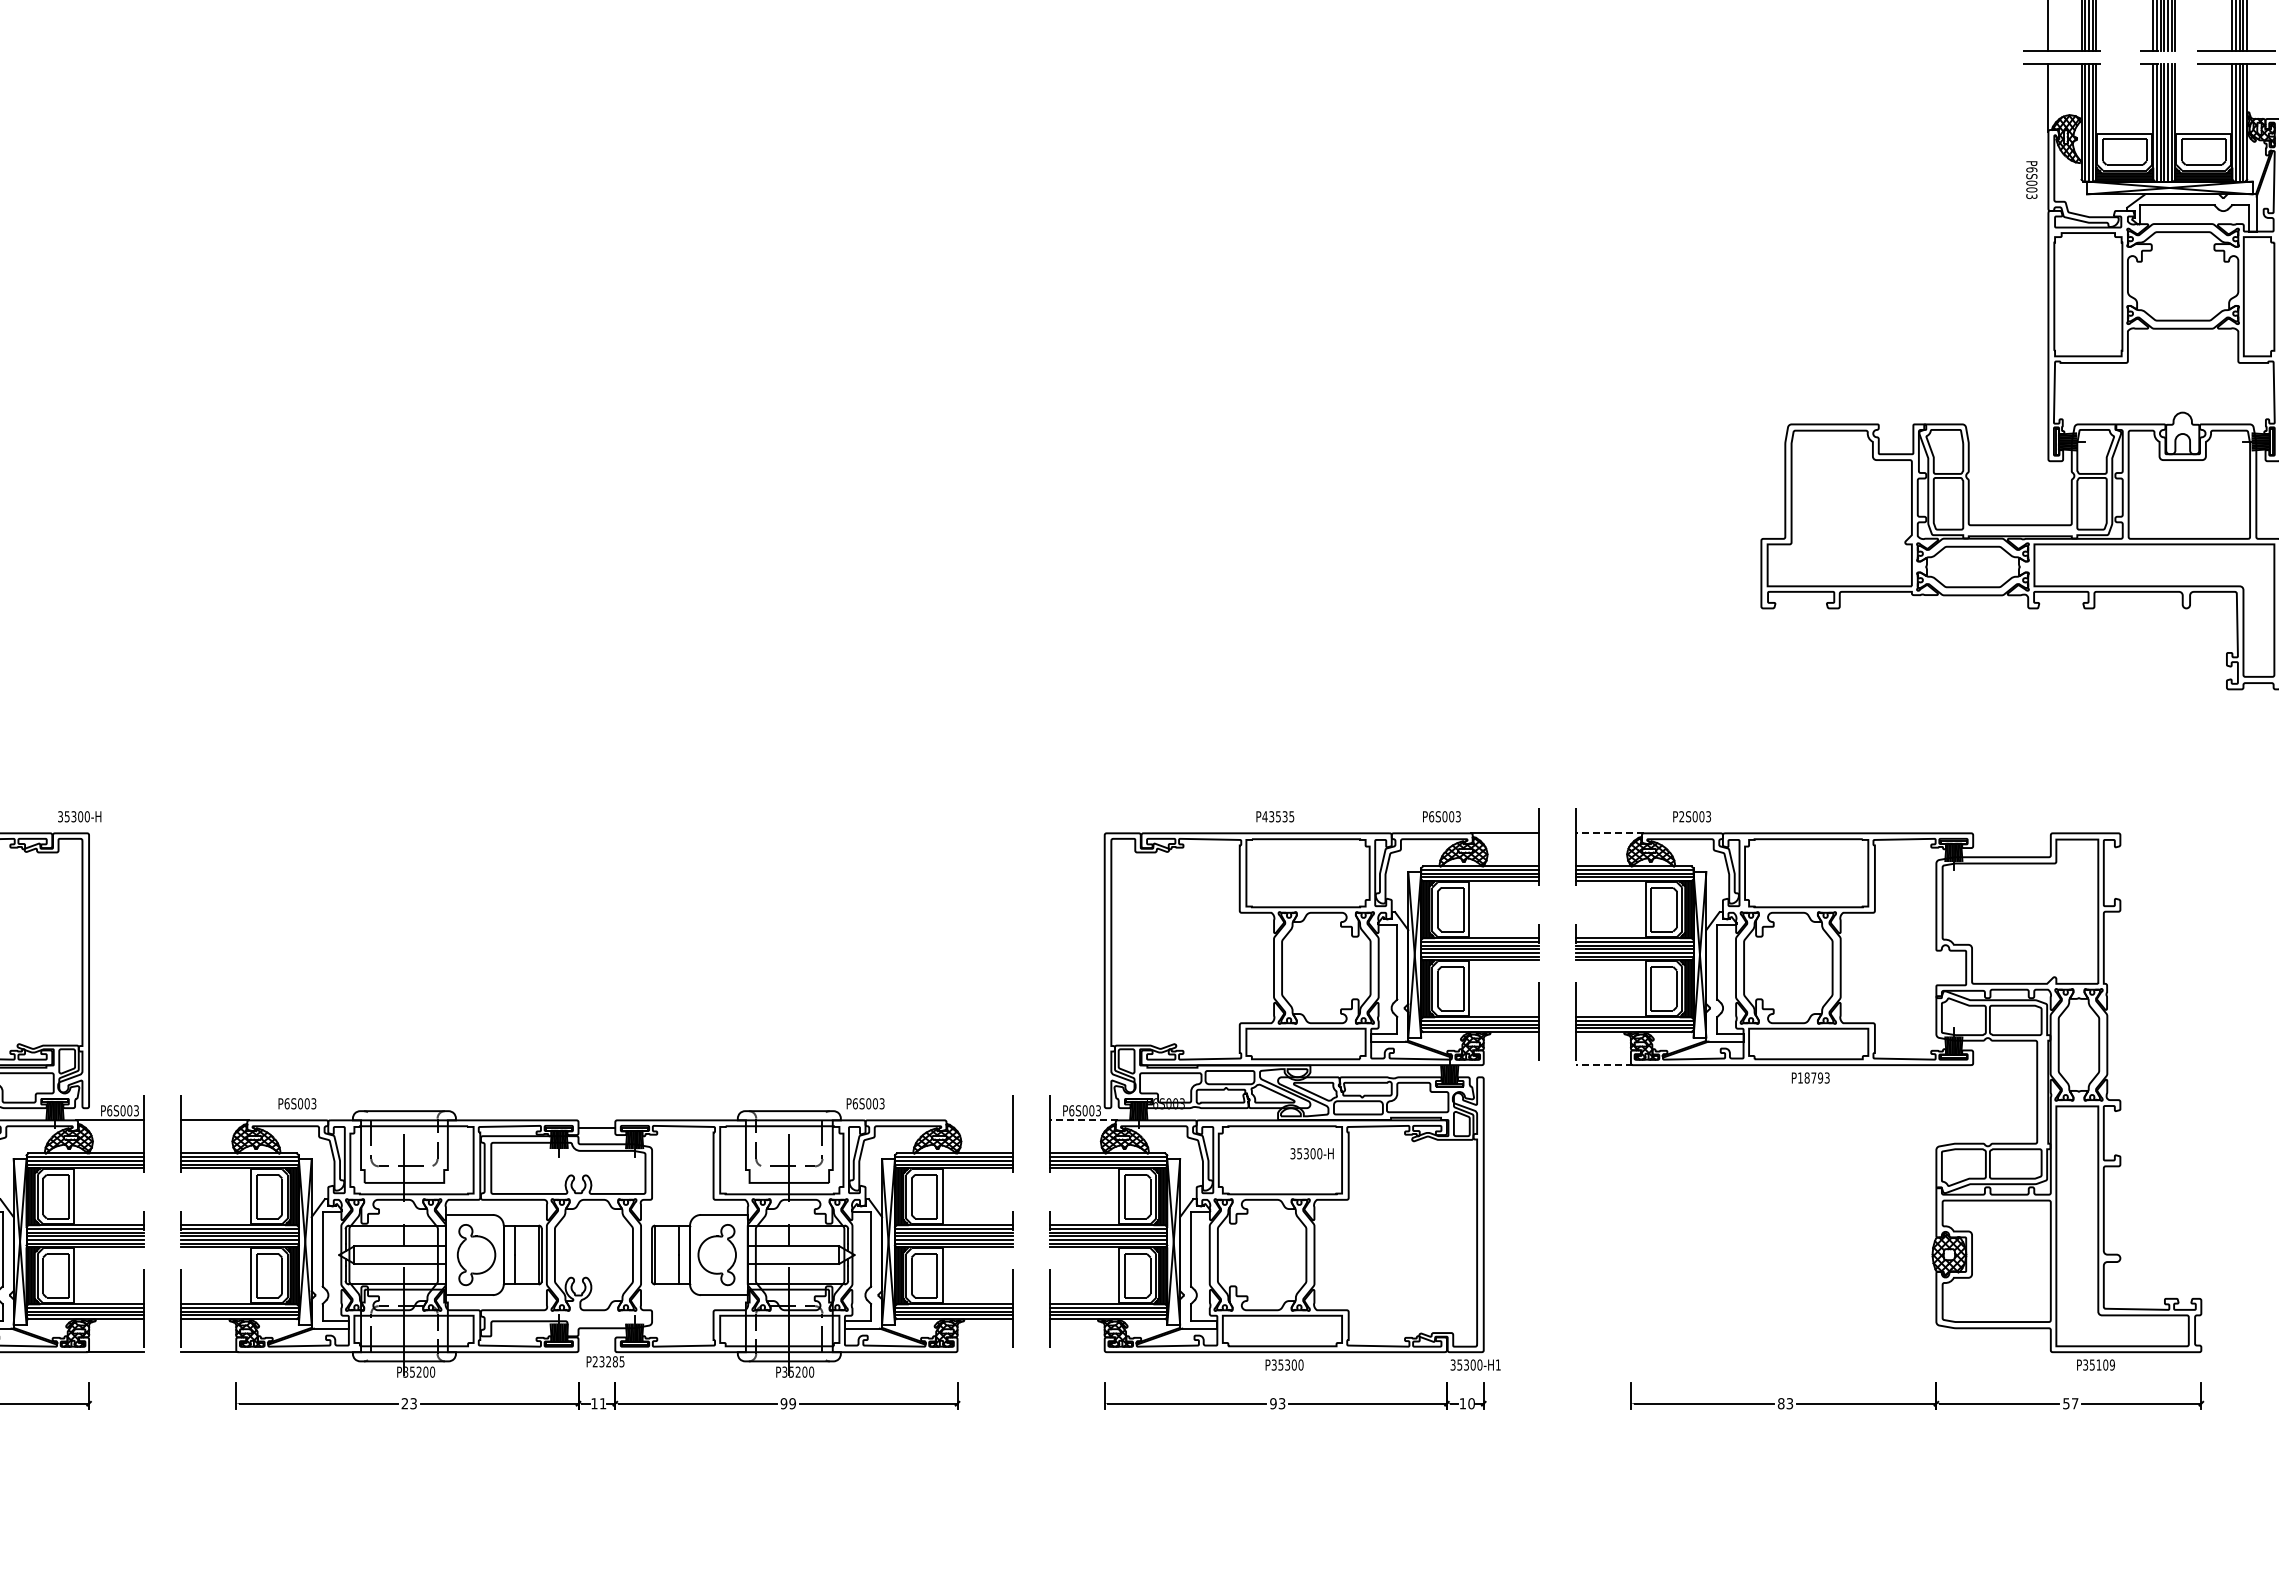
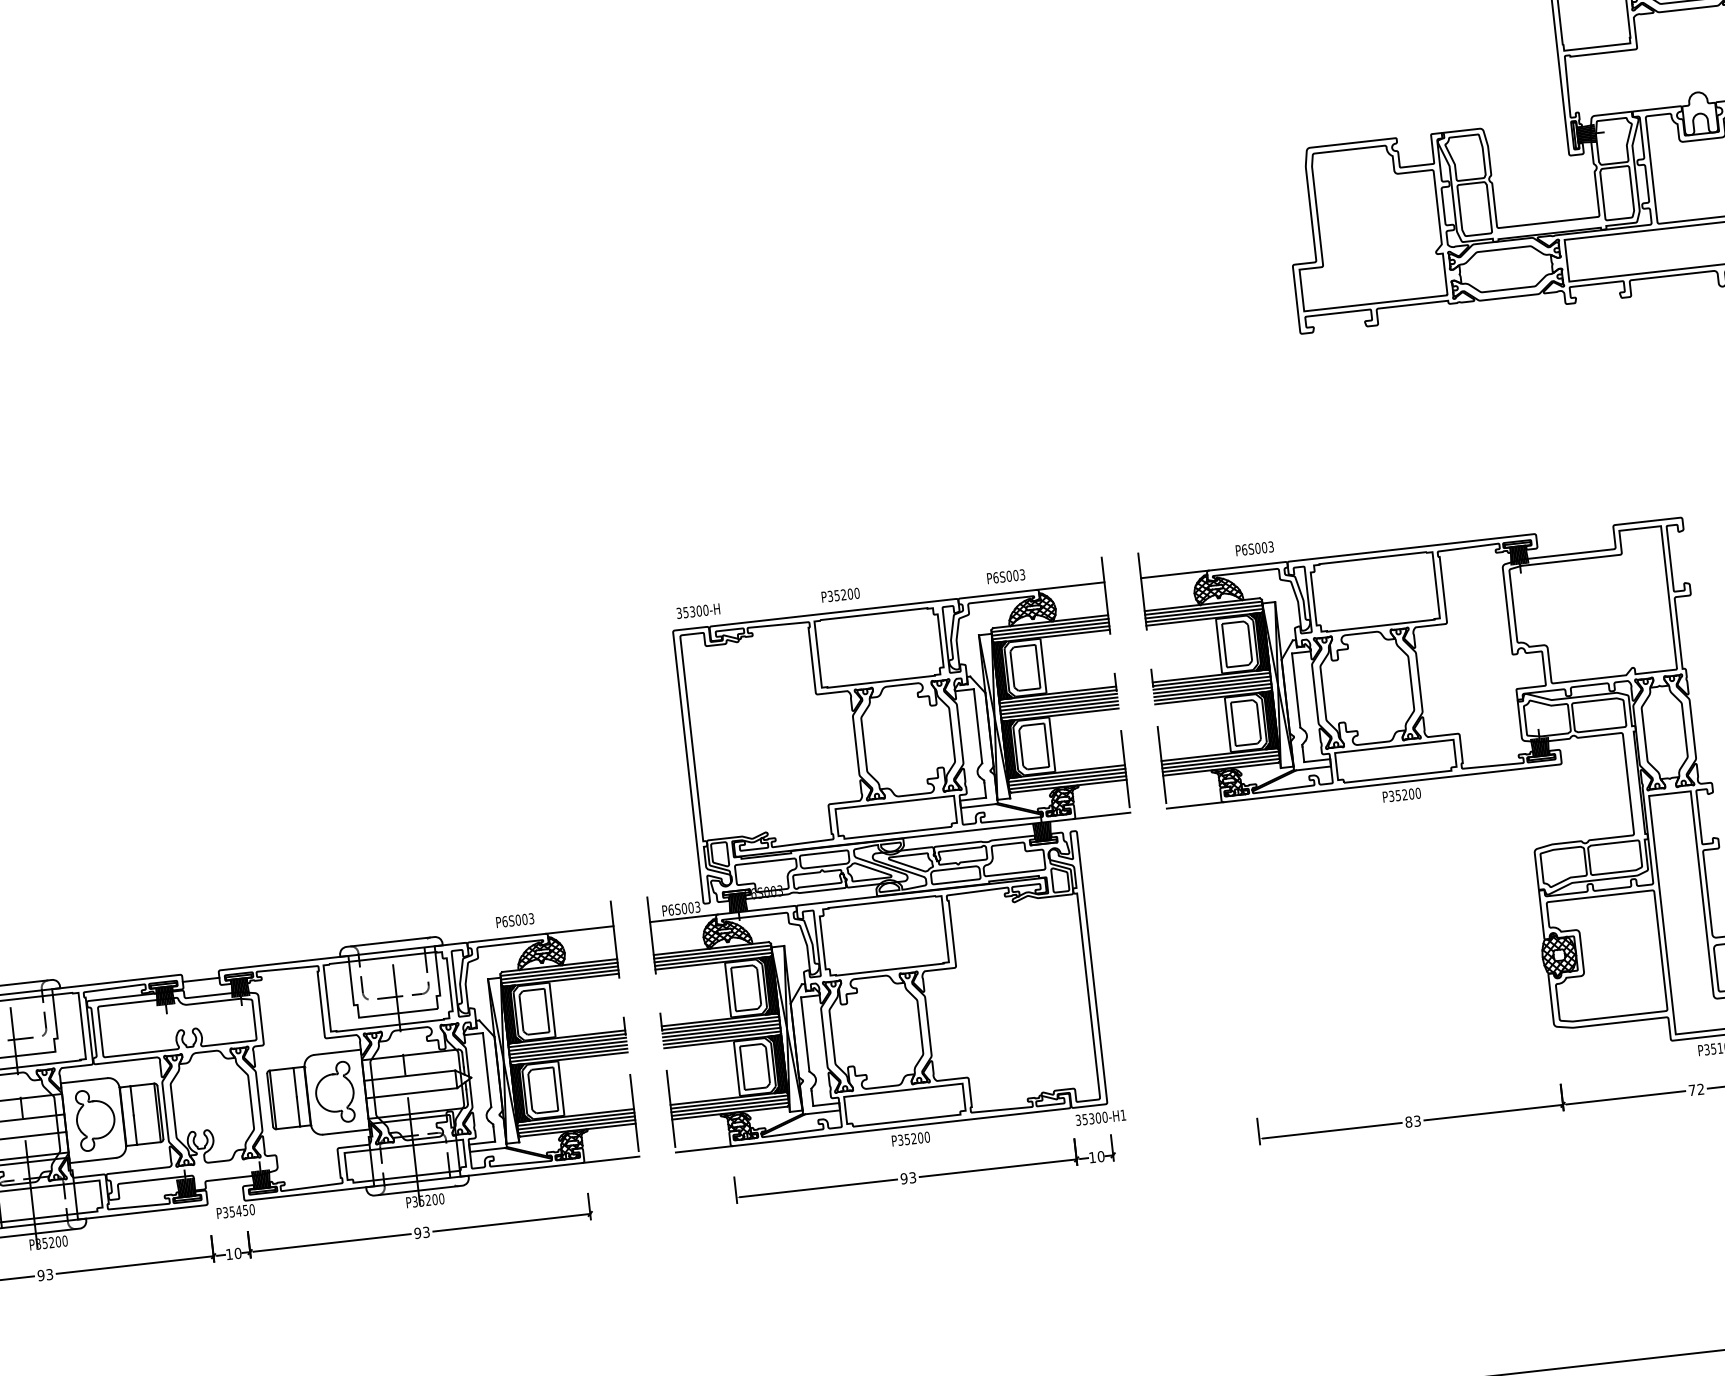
text: (1278, 816) -> (843, 594), P43535 -> P35200
text: (1681, 816) -> (1244, 549), P2S003 -> P6S003
line: (1609, 833) -> (1174, 574), dashed -> solid
line: (1509, 1065) -> (1101, 816), added
line: (1604, 1065) -> (1195, 805), dashed -> solid
text: (1813, 1077) -> (1404, 794), P18793 -> P35200
text: (865, 1103) -> (515, 920), moved
line: (978, 1120) -> (579, 930), added
line: (1083, 1120) -> (683, 918), dashed -> solid
text: (1311, 1153) -> (697, 611), moved
line: (983, 1352) -> (610, 1160), added
line: (1077, 1352) -> (703, 1149), added
text: (608, 1361) -> (238, 1210), P23285 -> P35450
text: (1287, 1365) -> (913, 1139), P35300 -> P35200
text: (404, 1403) -> (40, 1275), 23 -> 93
text: (602, 1403) -> (237, 1253), 11 -> 10
text: (792, 1403) -> (426, 1232), 99 -> 93
text: (2070, 1403) -> (1696, 1089), 57 -> 72

